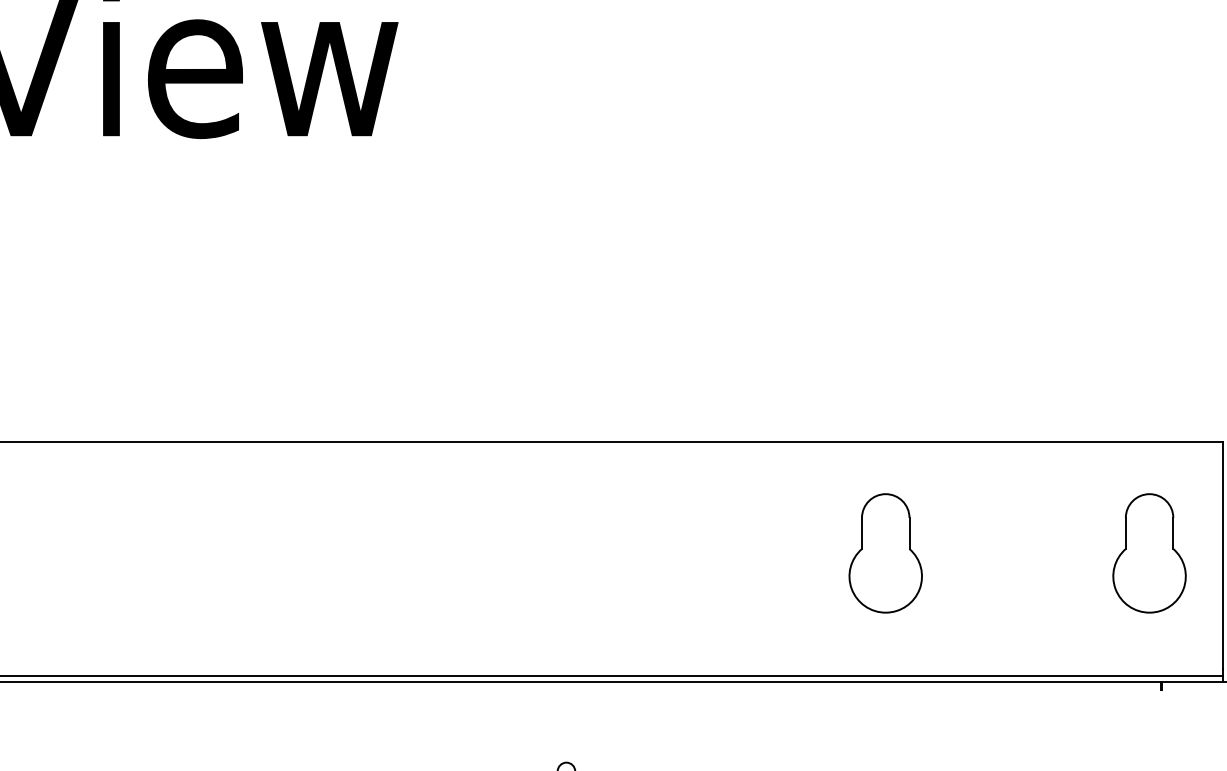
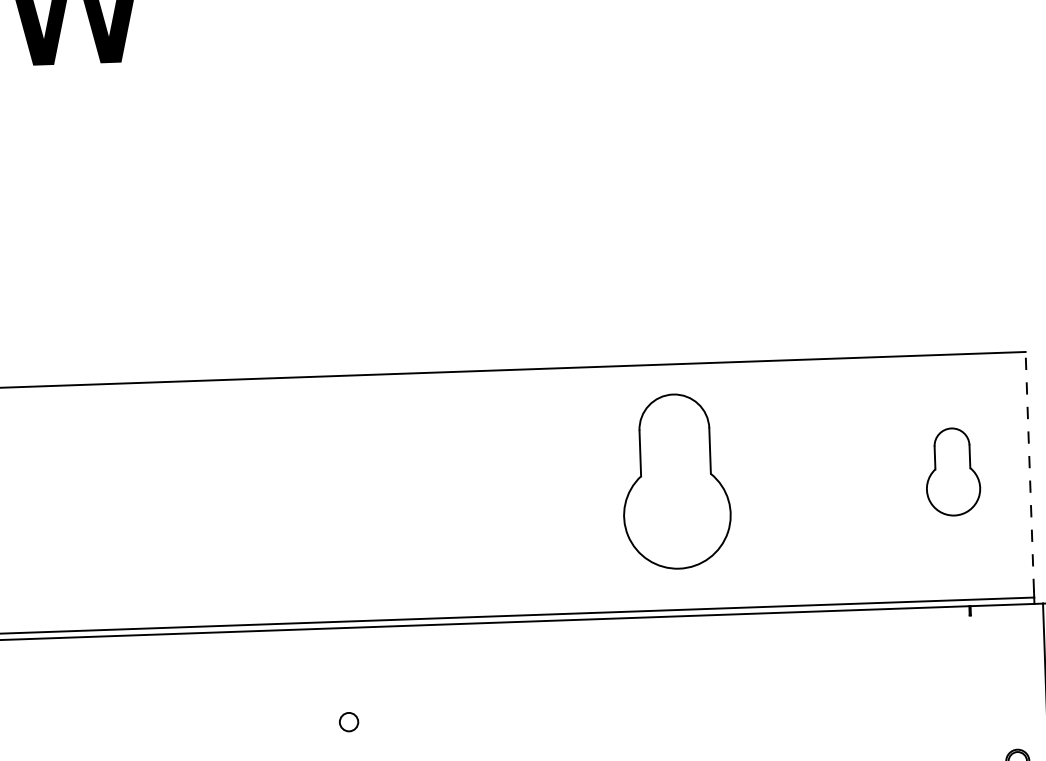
part: (885, 553) -> (675, 481), size x1.4
part: (1149, 553) -> (952, 472), size x0.7
line: (1222, 555) -> (1029, 471), solid -> dashed

